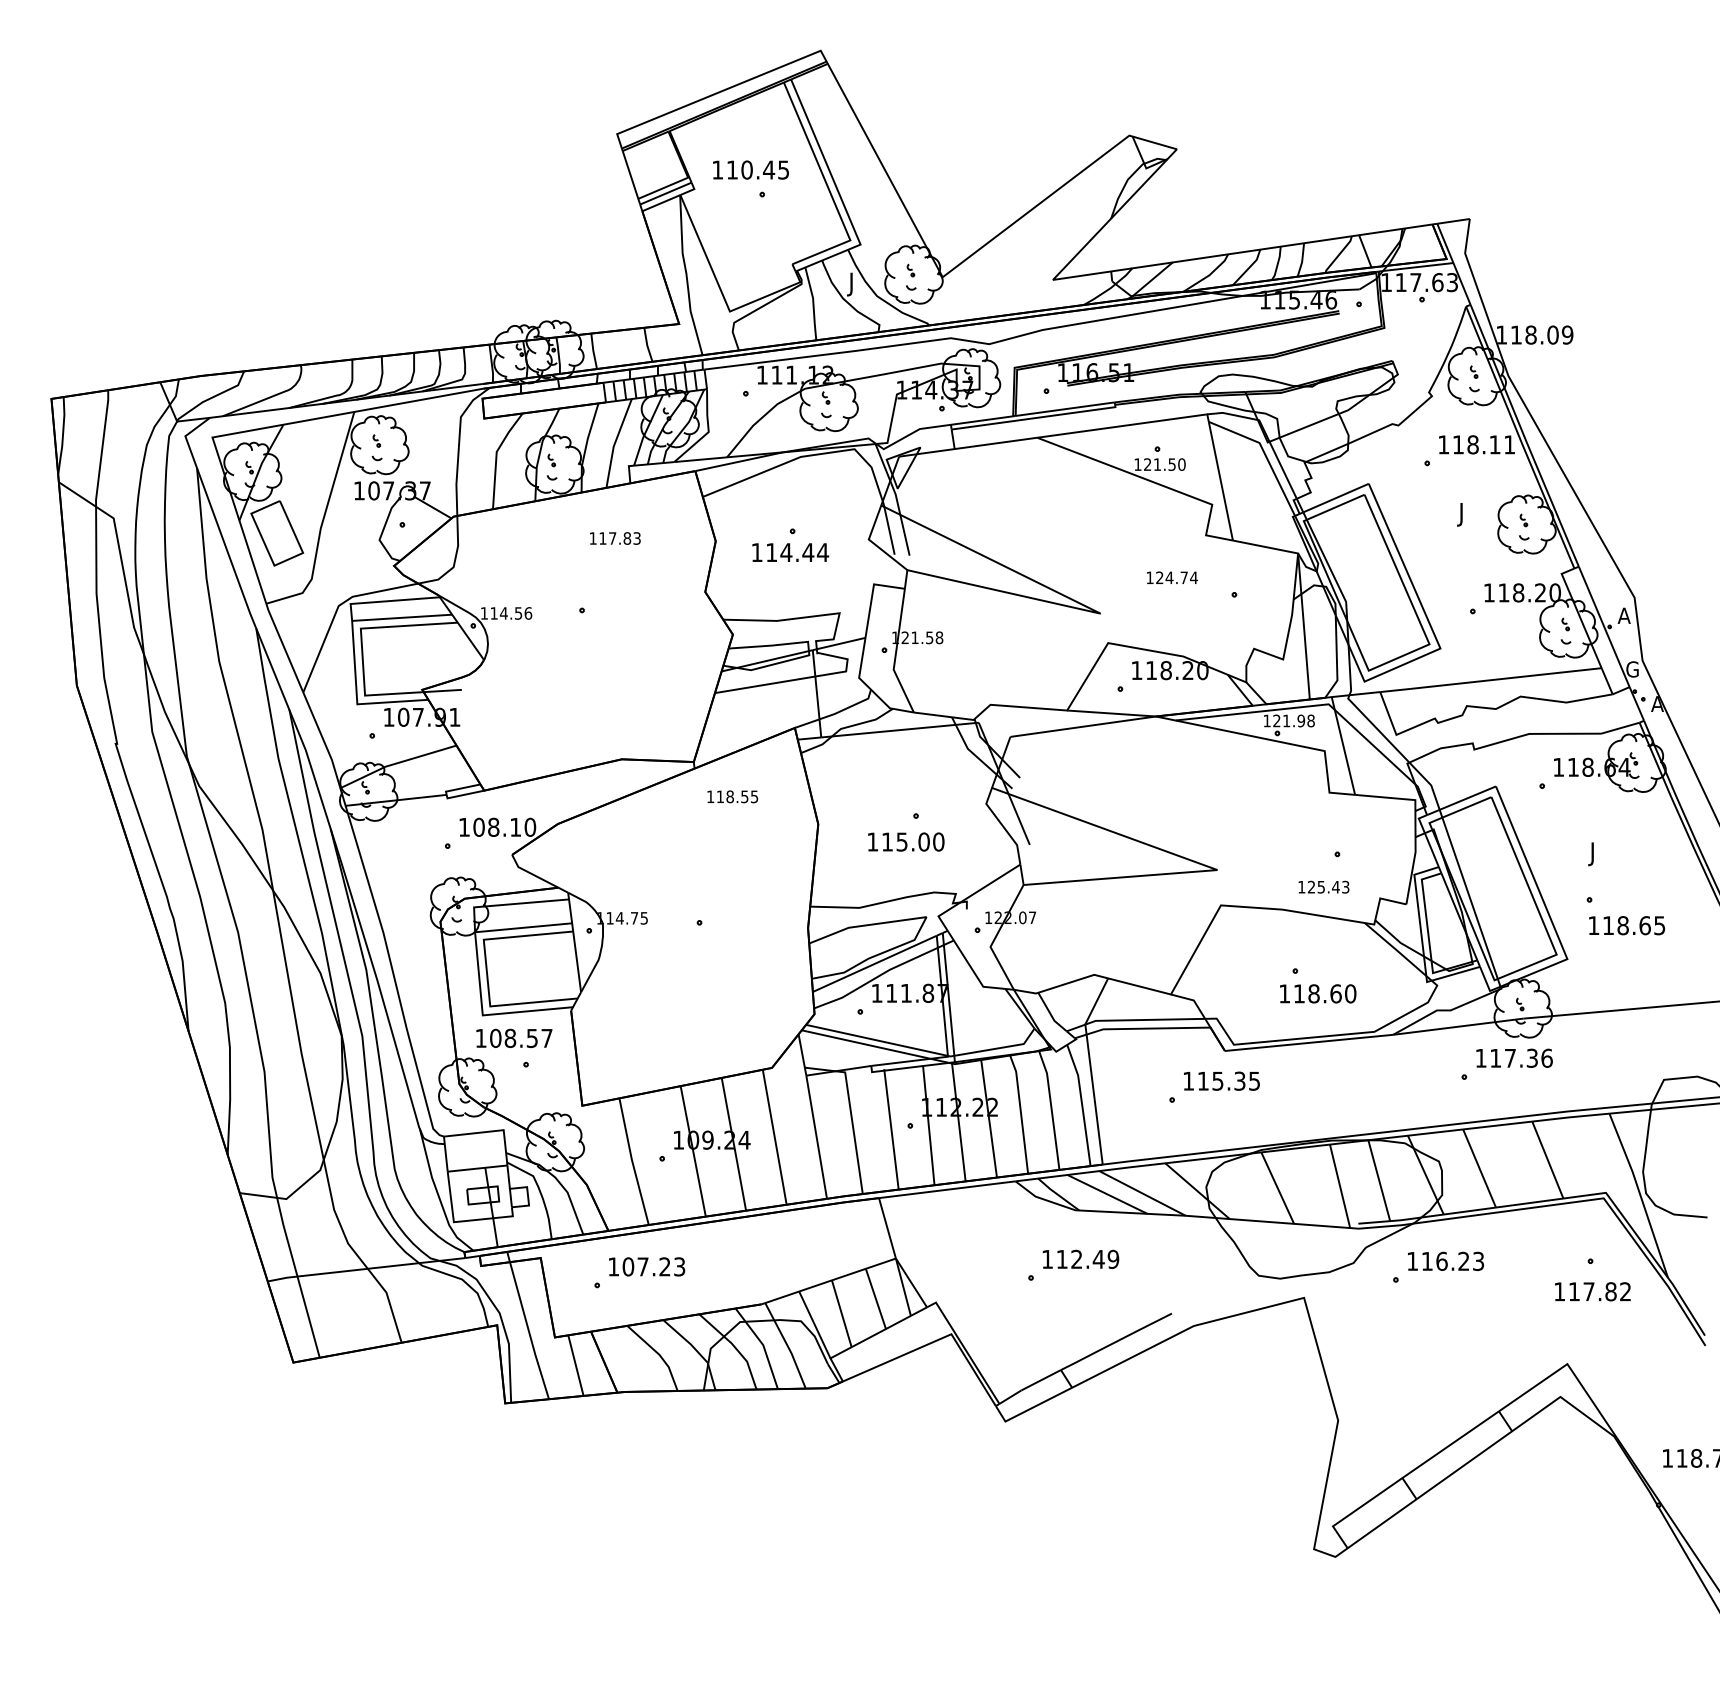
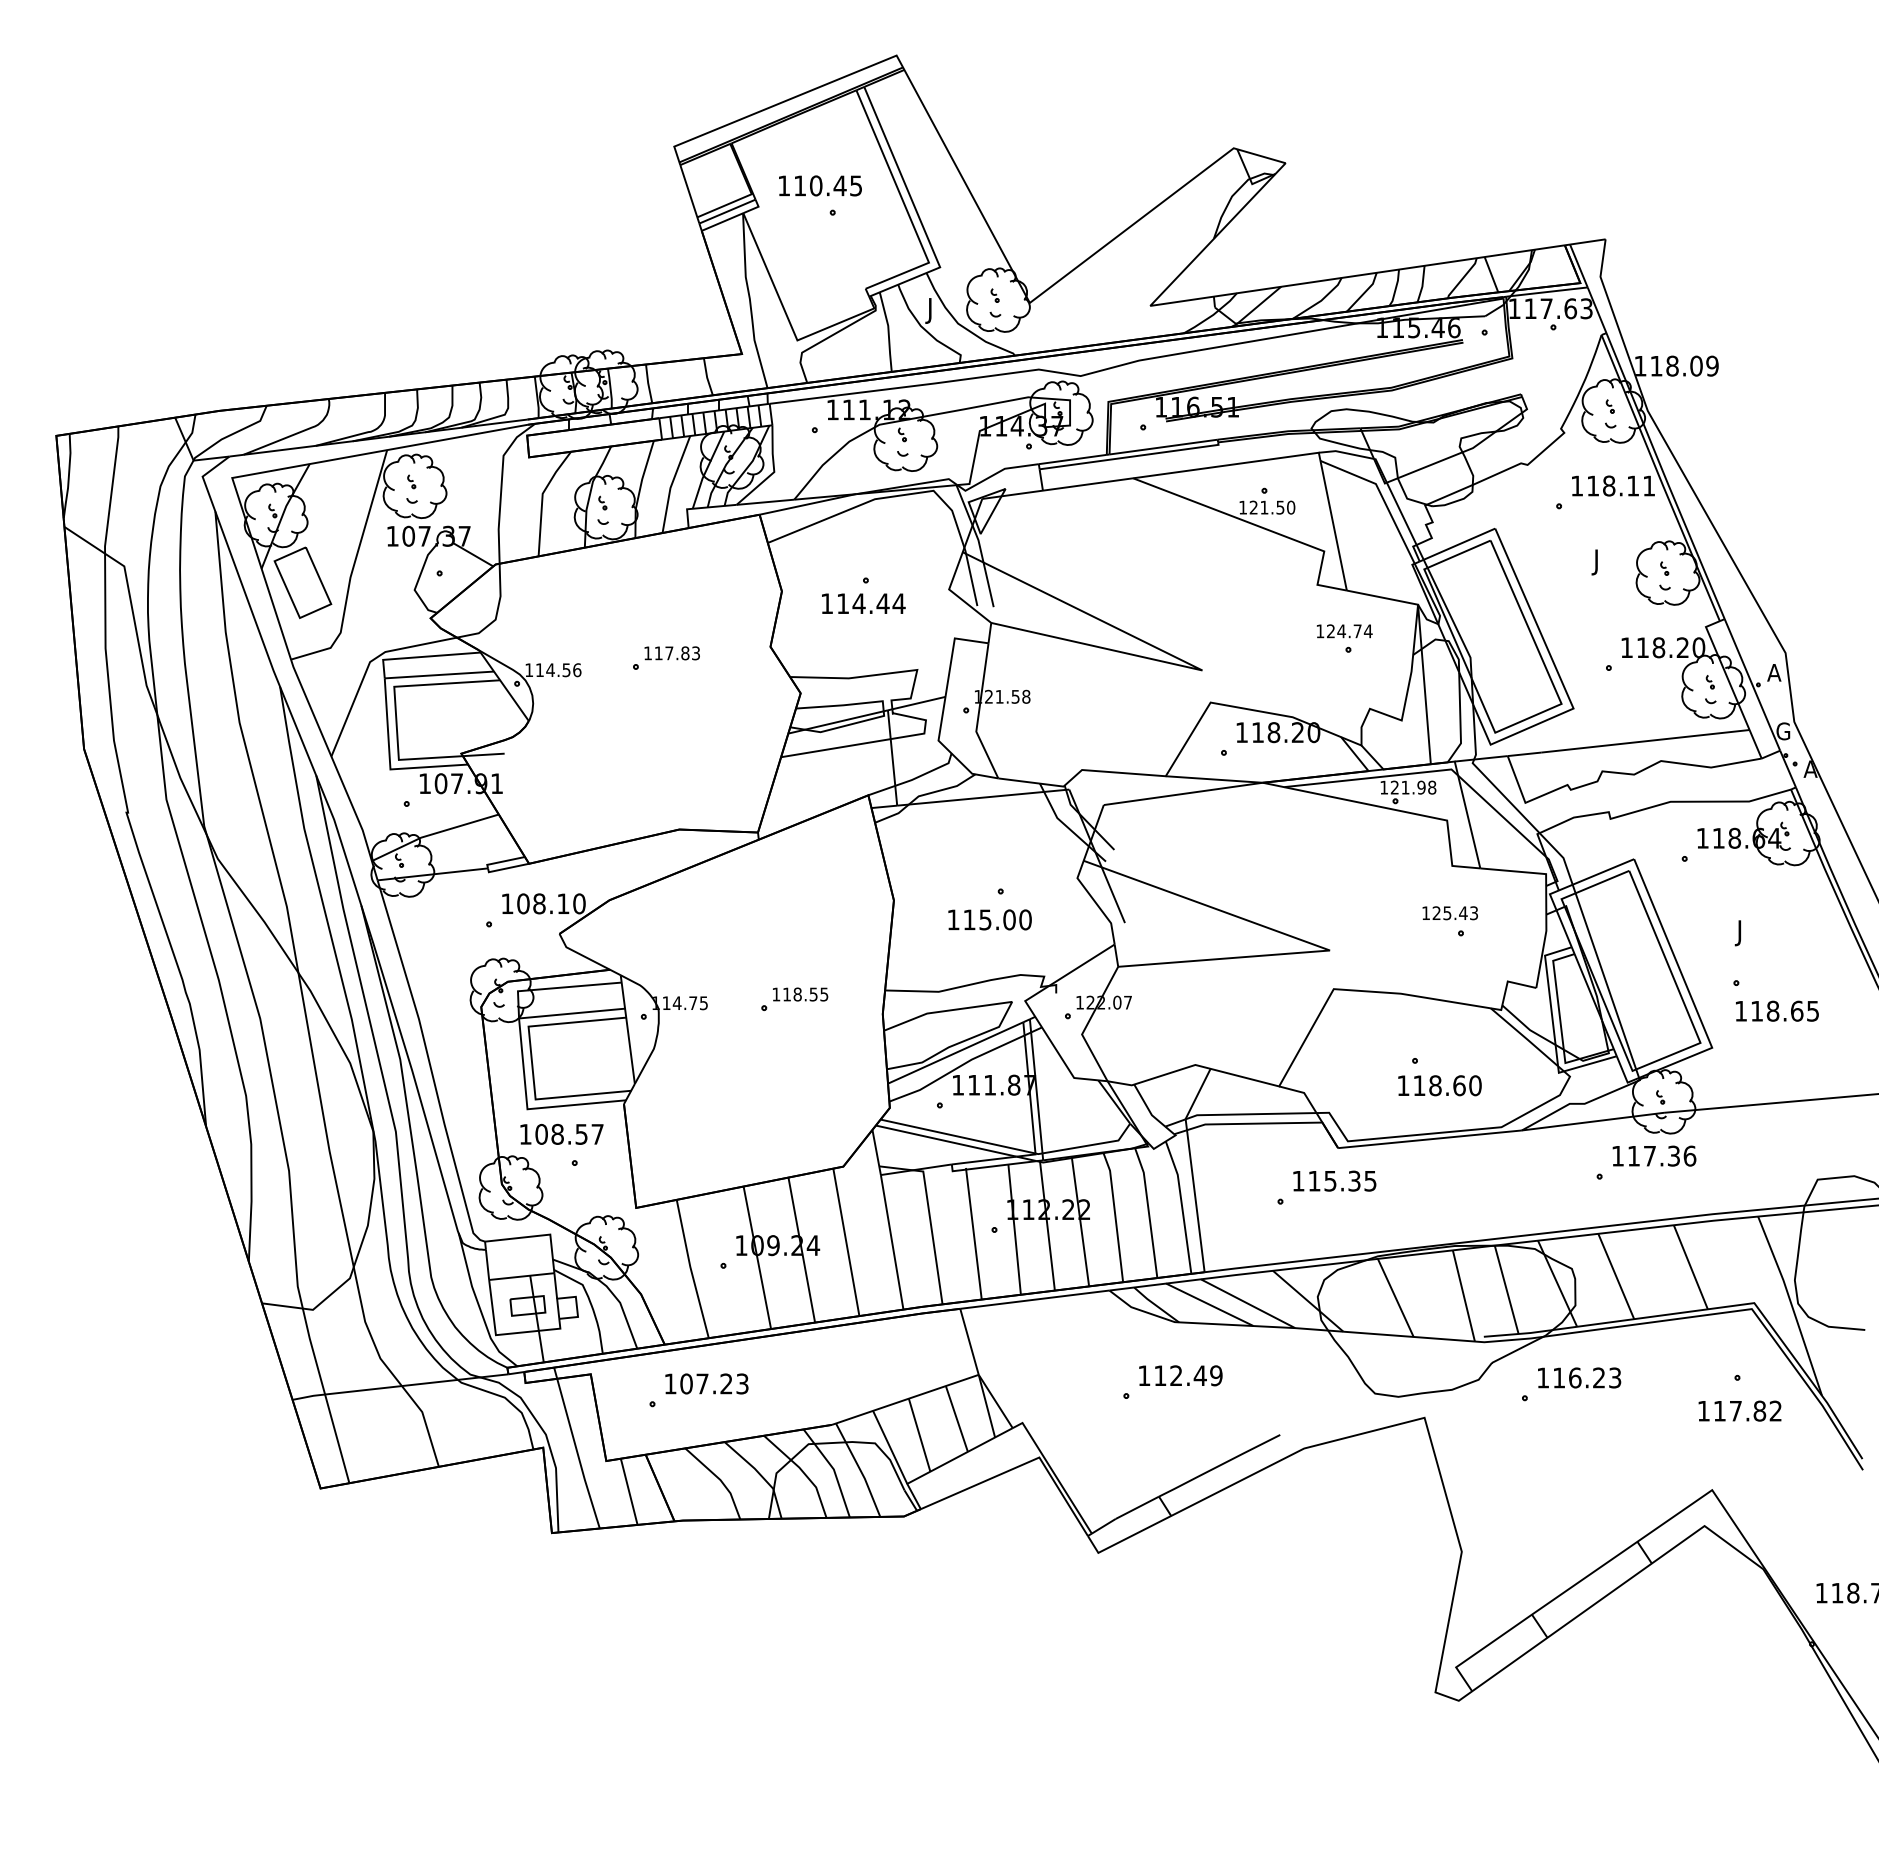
text: (614, 538) -> (671, 653), moved
text: (1172, 578) -> (1344, 631), moved
text: (732, 796) -> (800, 994), moved
text: (1323, 887) -> (1449, 913), moved

